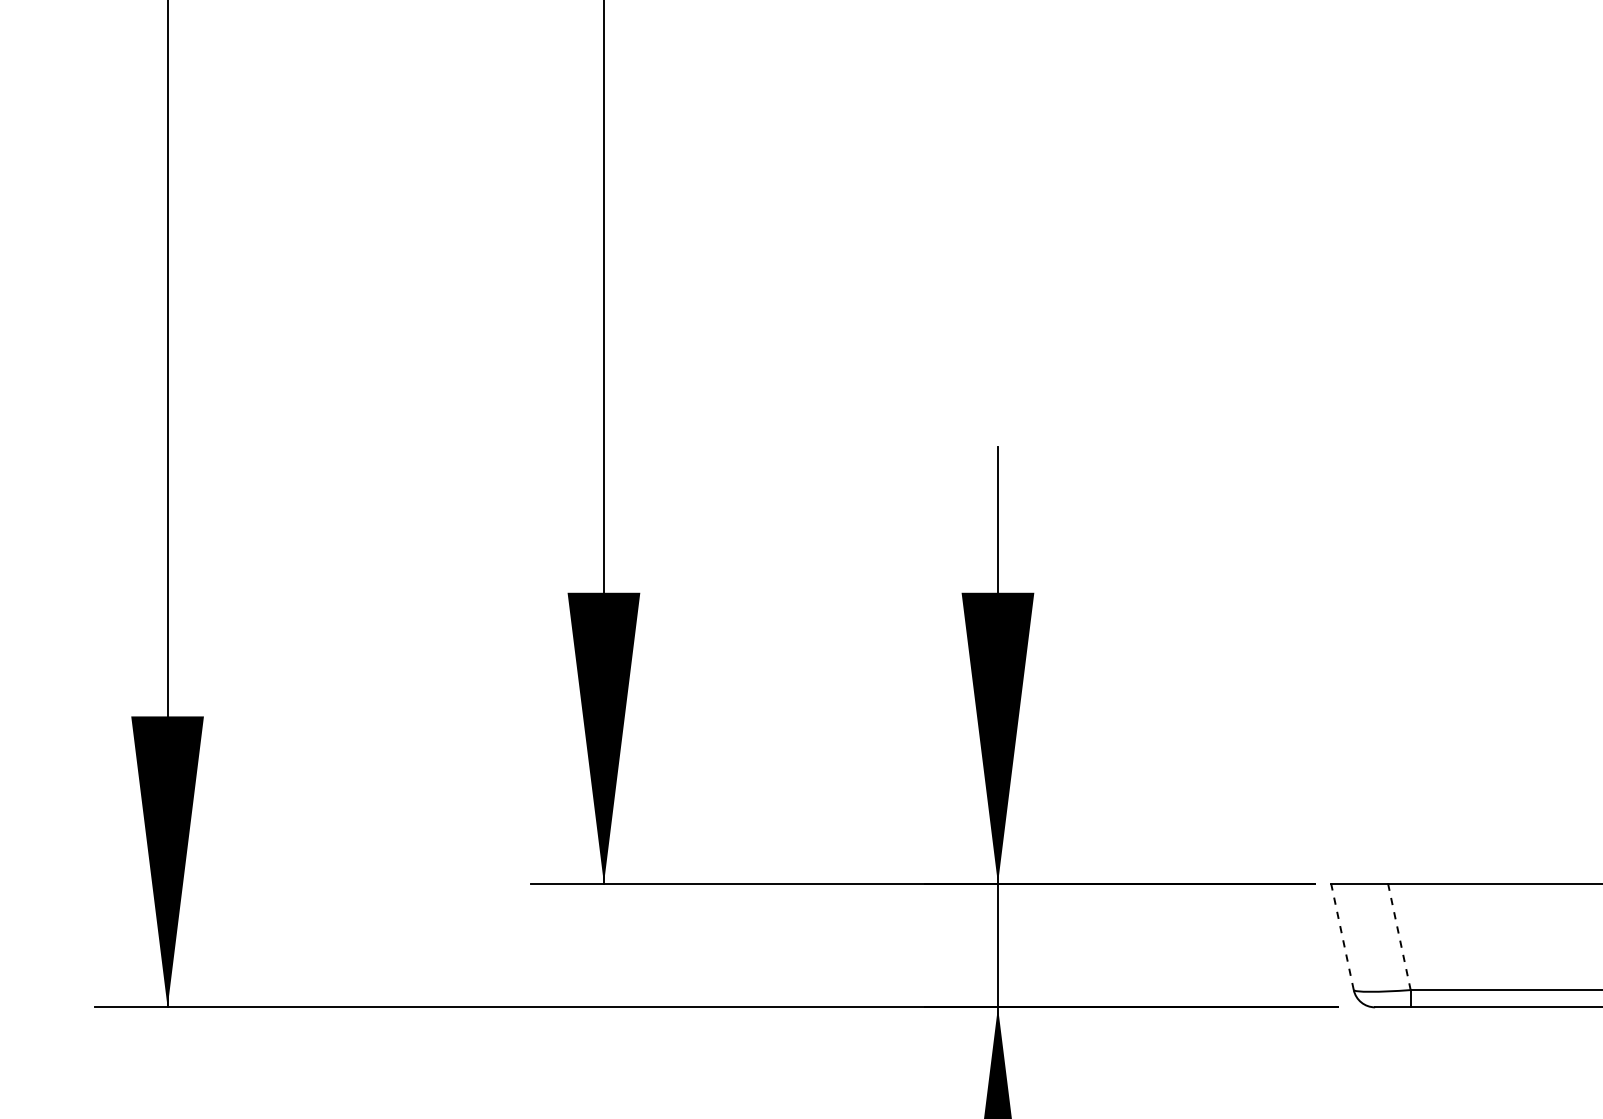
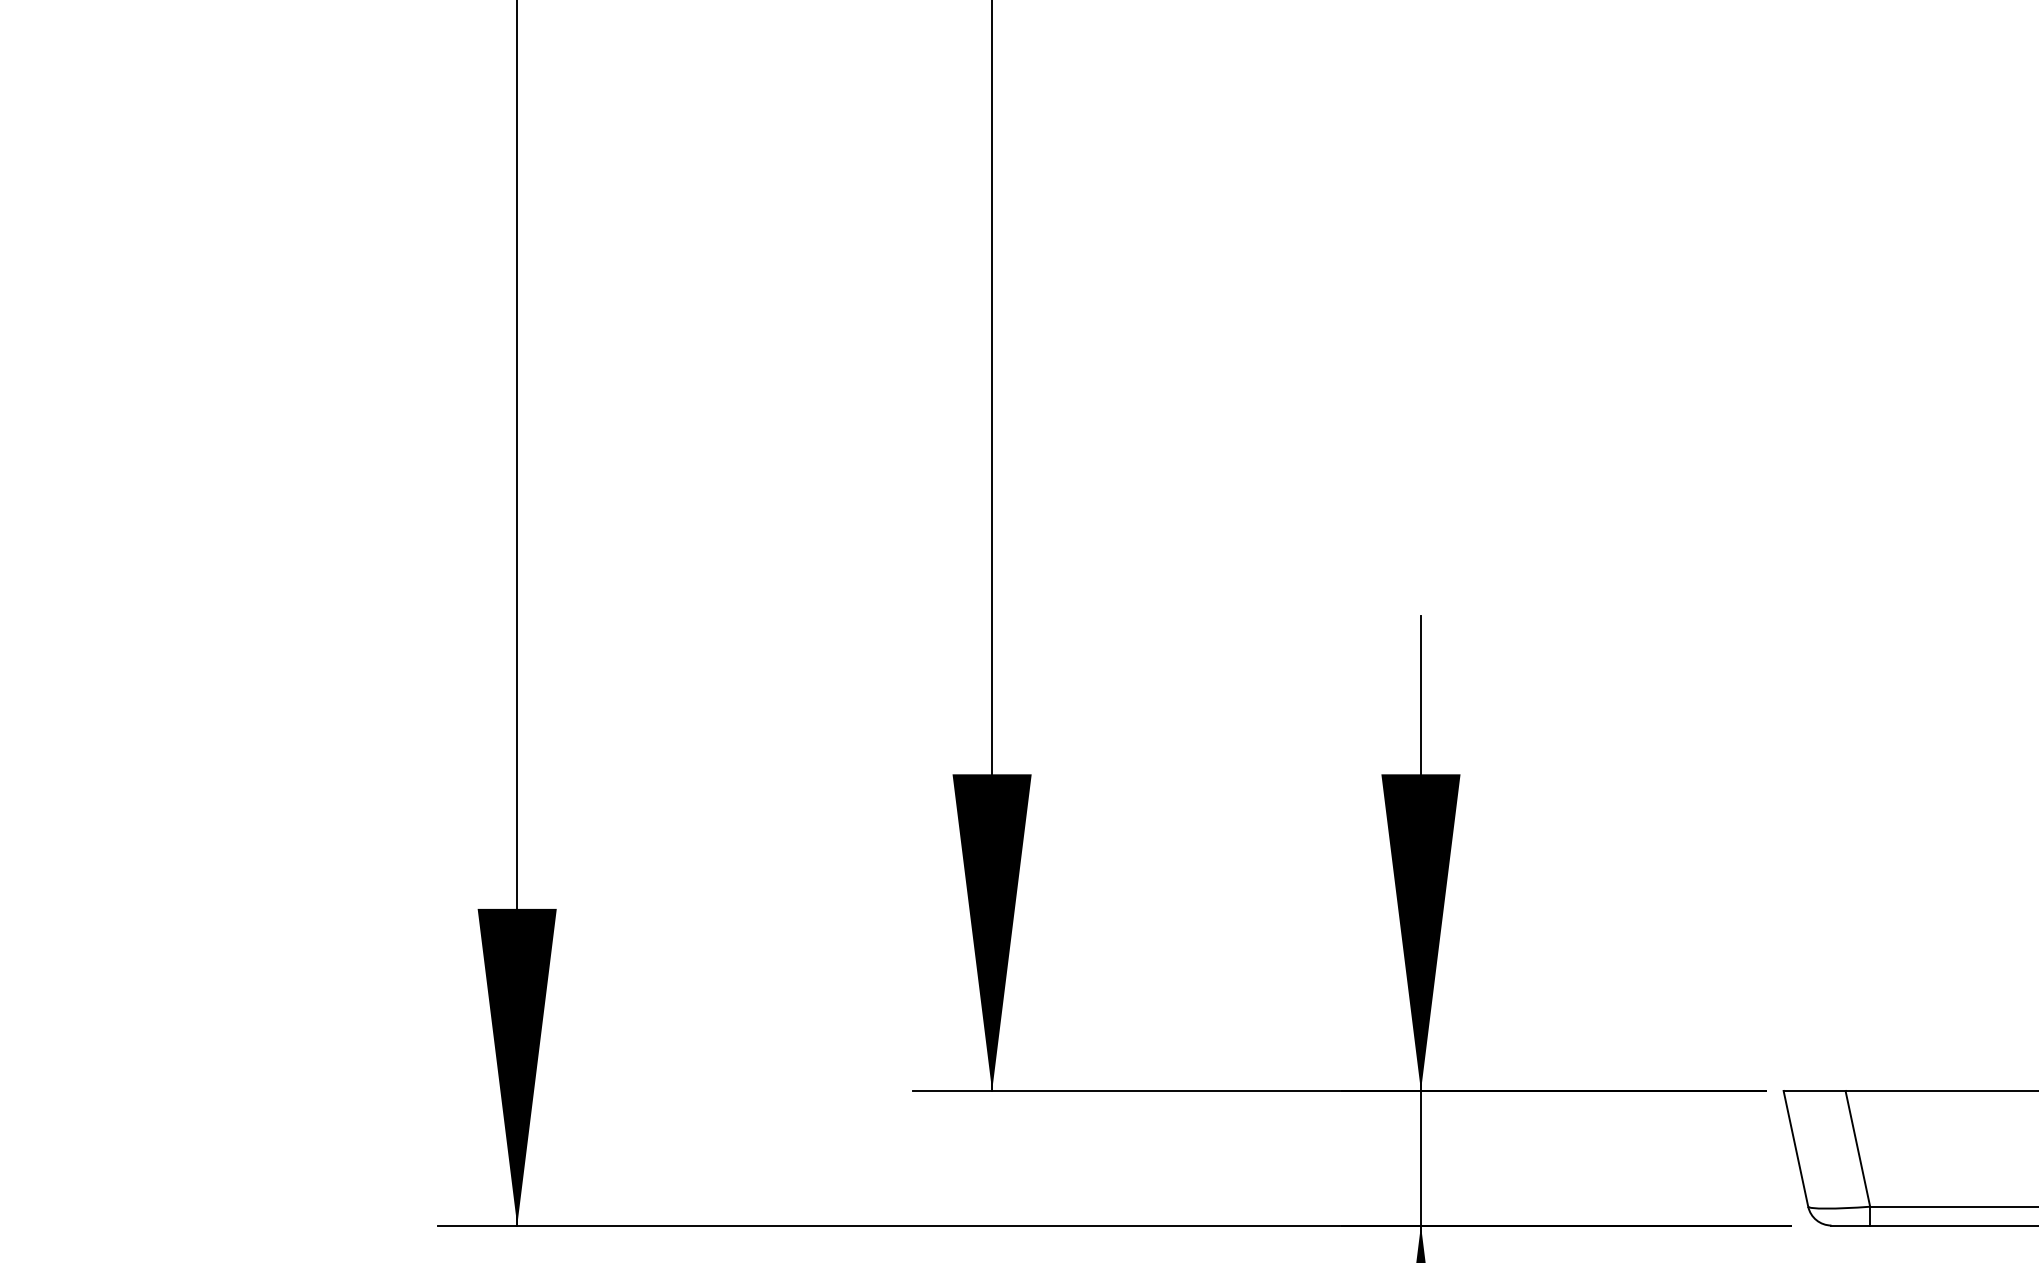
line: (1342, 936) -> (1795, 1148), dashed -> solid
line: (1399, 937) -> (1857, 1149), dashed -> solid

